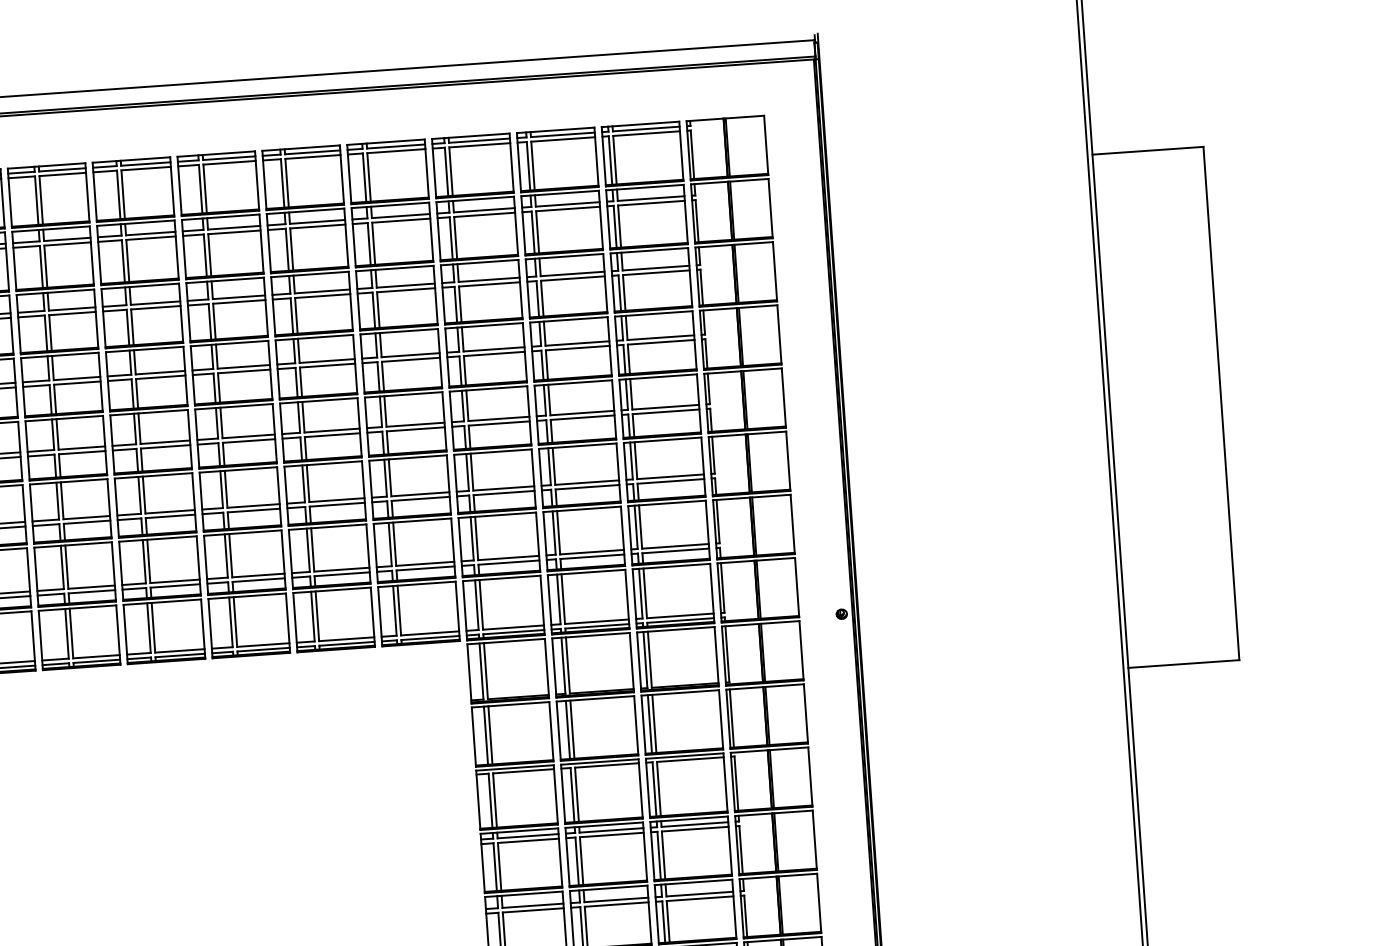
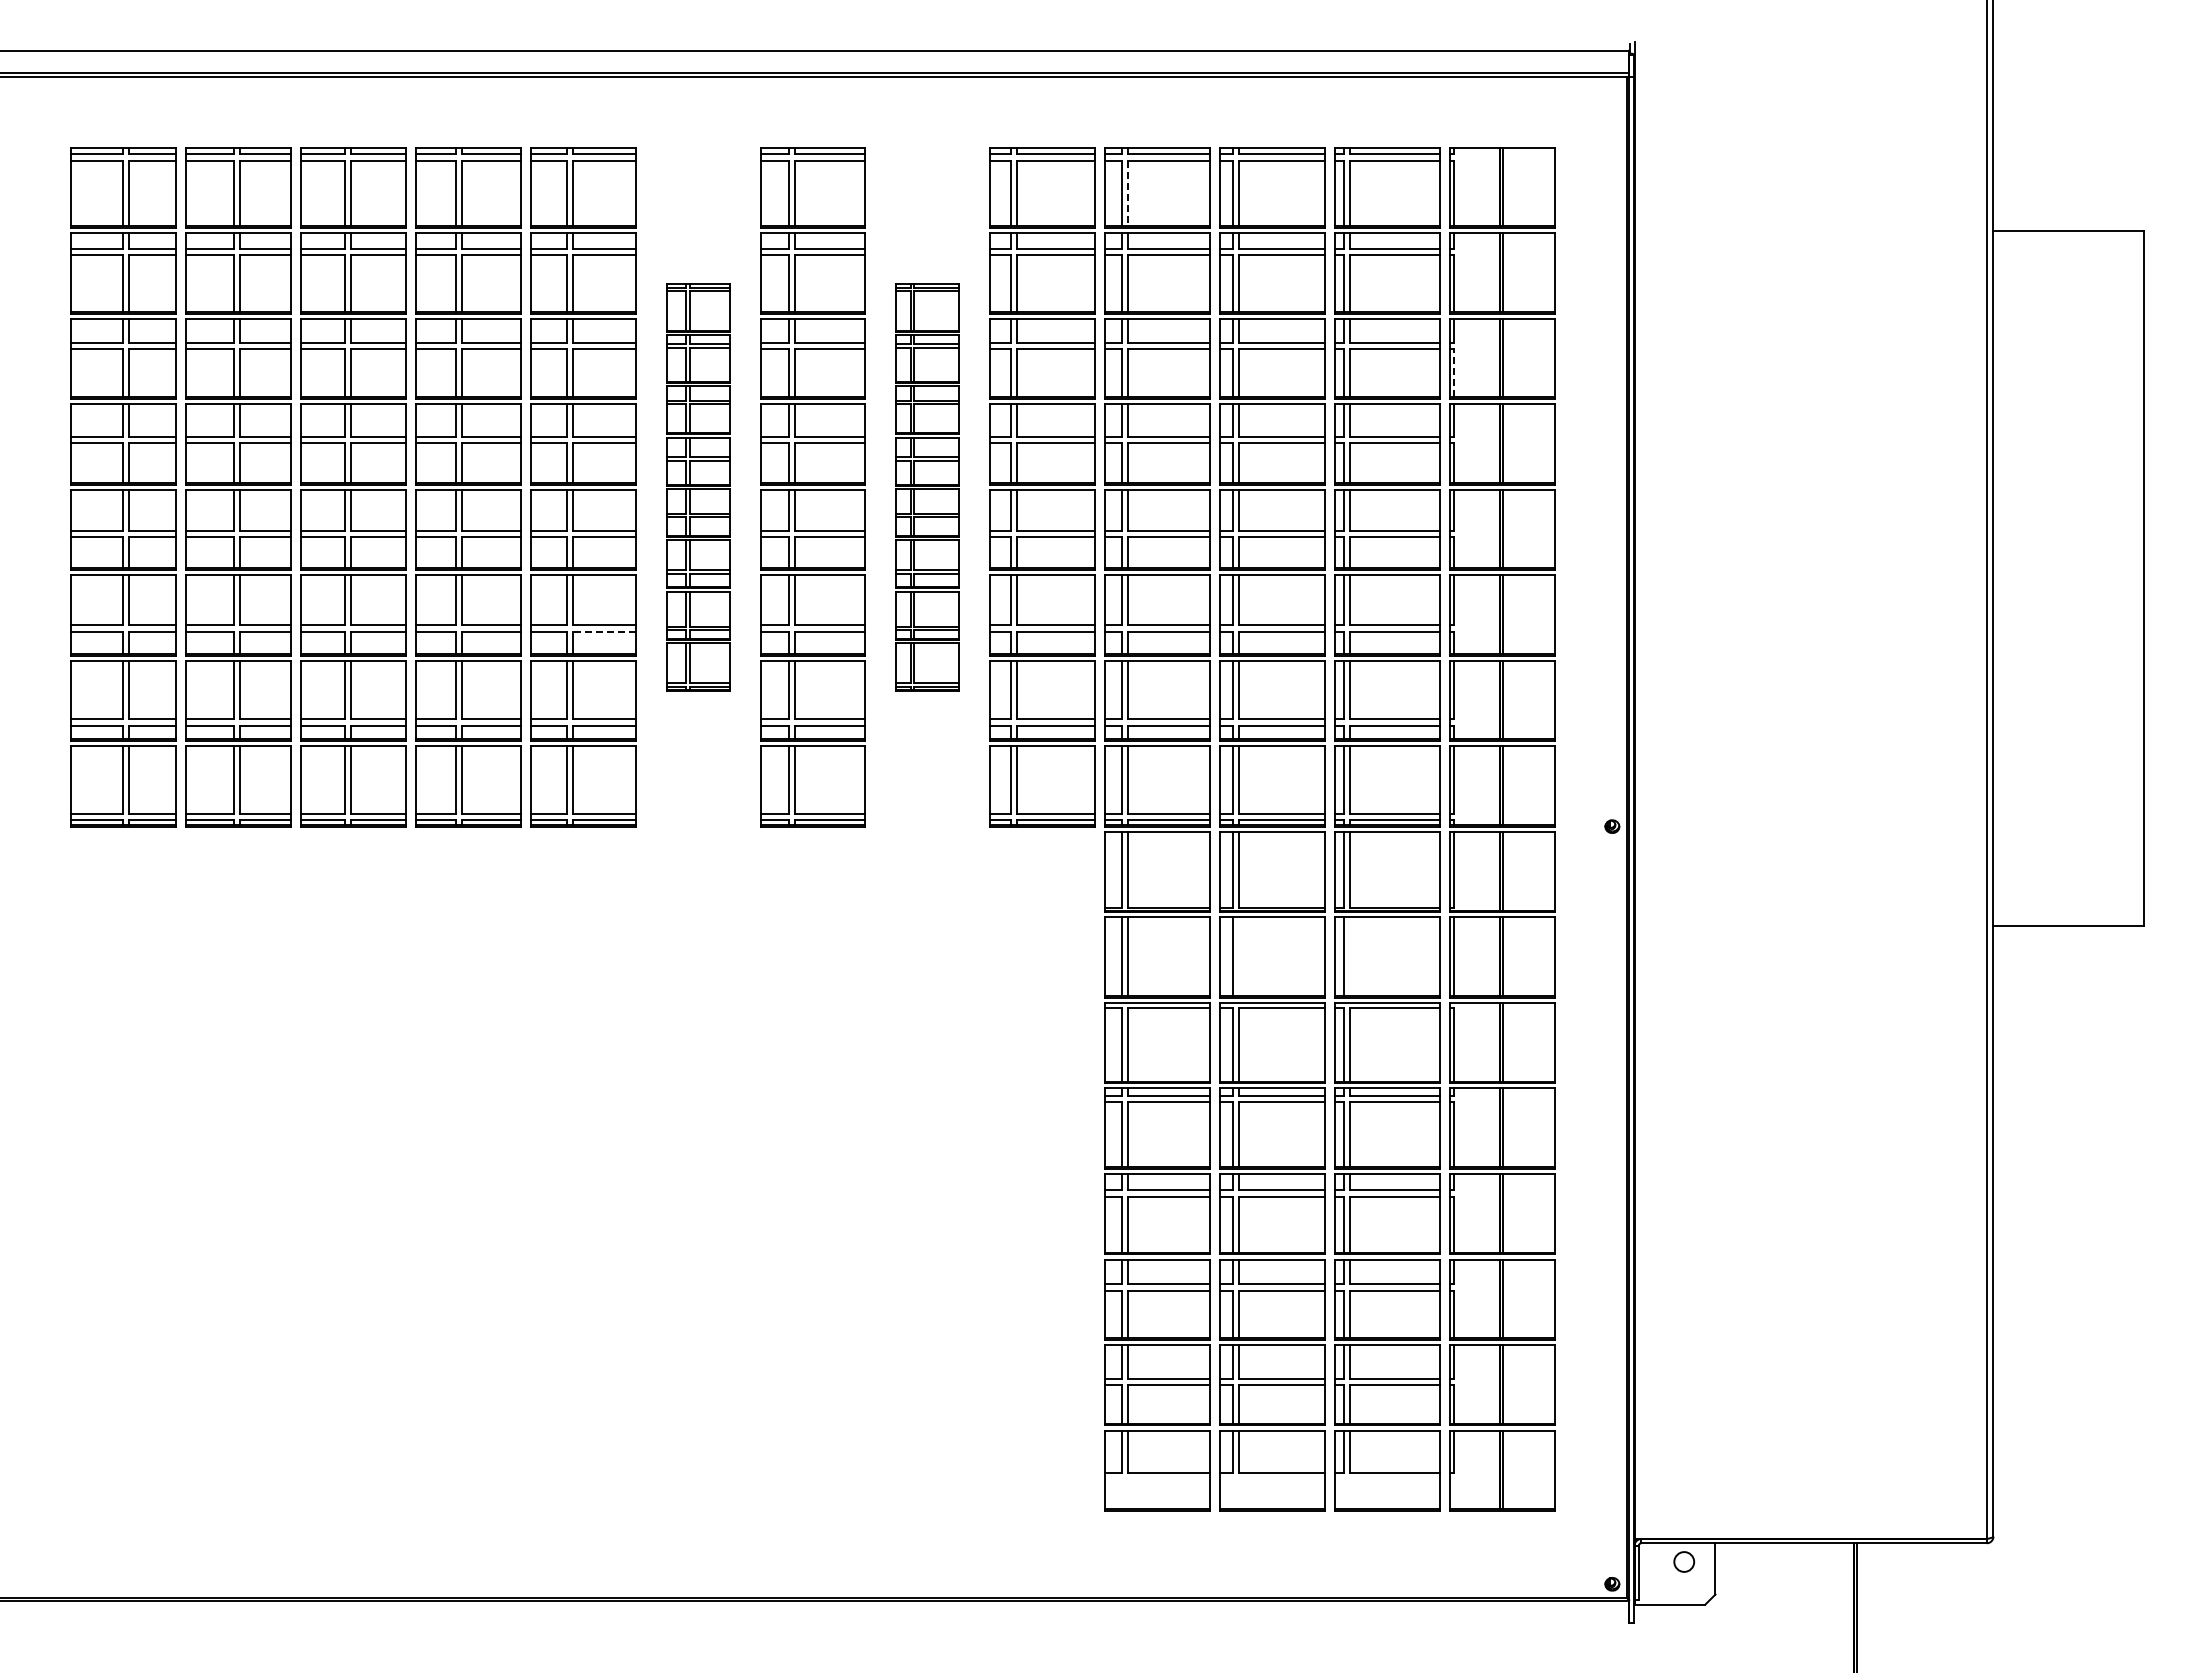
line: (450, 171) -> (1127, 193), solid -> dashed
line: (701, 286) -> (1454, 372), solid -> dashed
part: (318, 399) -> (927, 487), size x0.6
part: (149, 410) -> (698, 487), size x0.6
line: (86, 522) -> (603, 631), solid -> dashed
line: (654, 723) -> (1349, 956), removed
line: (572, 729) -> (1238, 956), removed

